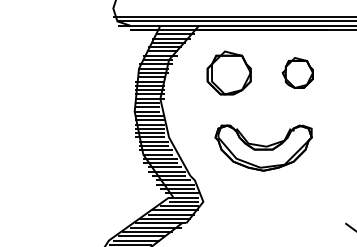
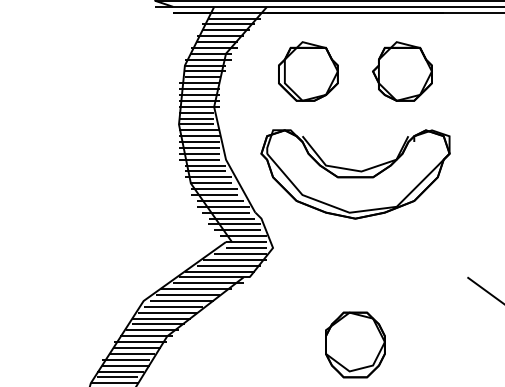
part: (297, 72) -> (402, 71), size x1.43
part: (263, 148) -> (355, 174), size x1.43

